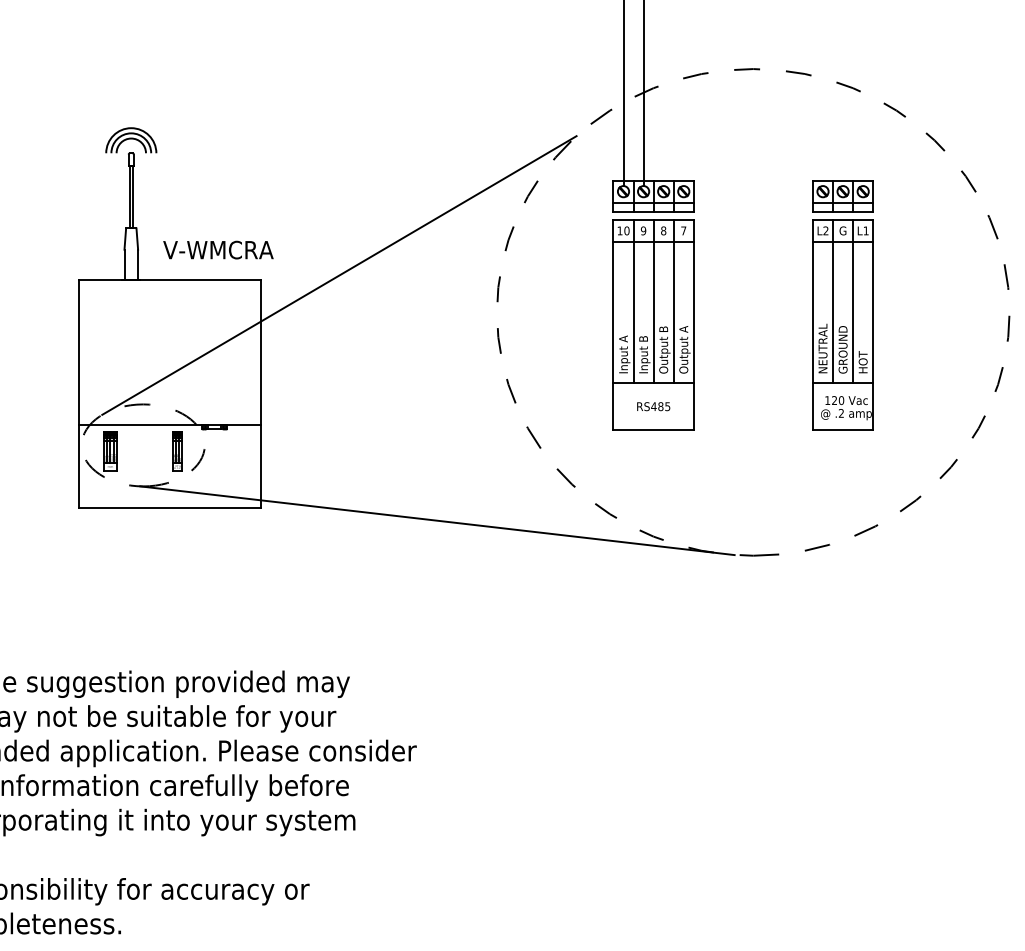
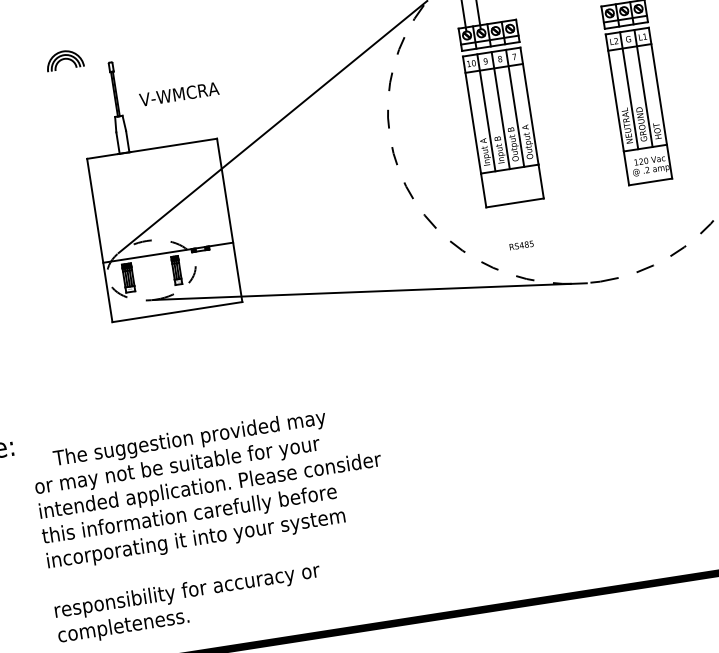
part: (131, 140) -> (64, 60), moved
text: (218, 249) -> (179, 93), moved
text: (653, 406) -> (521, 245), moved

